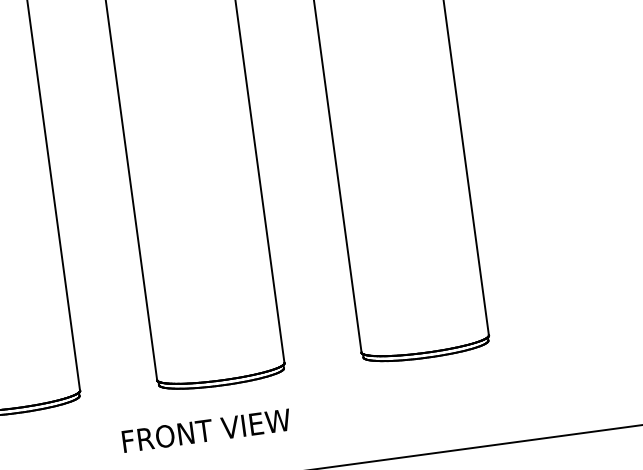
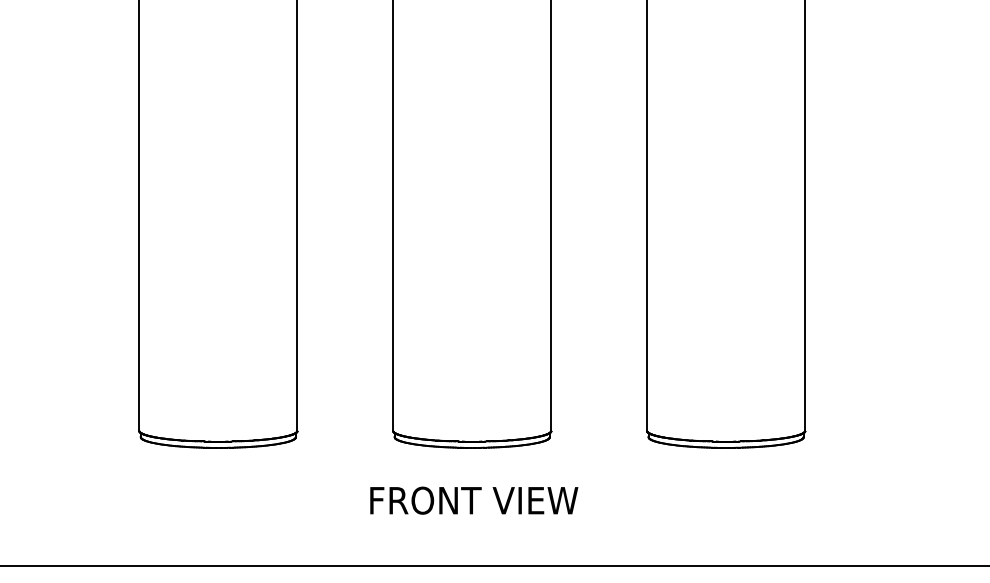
text: (206, 430) -> (474, 500), moved

